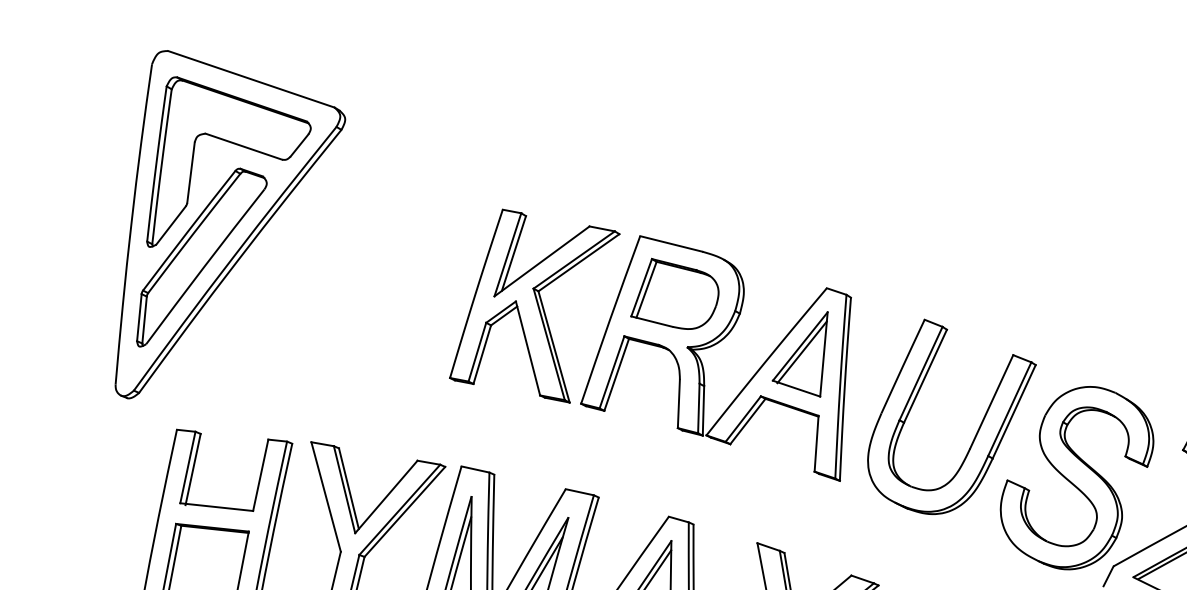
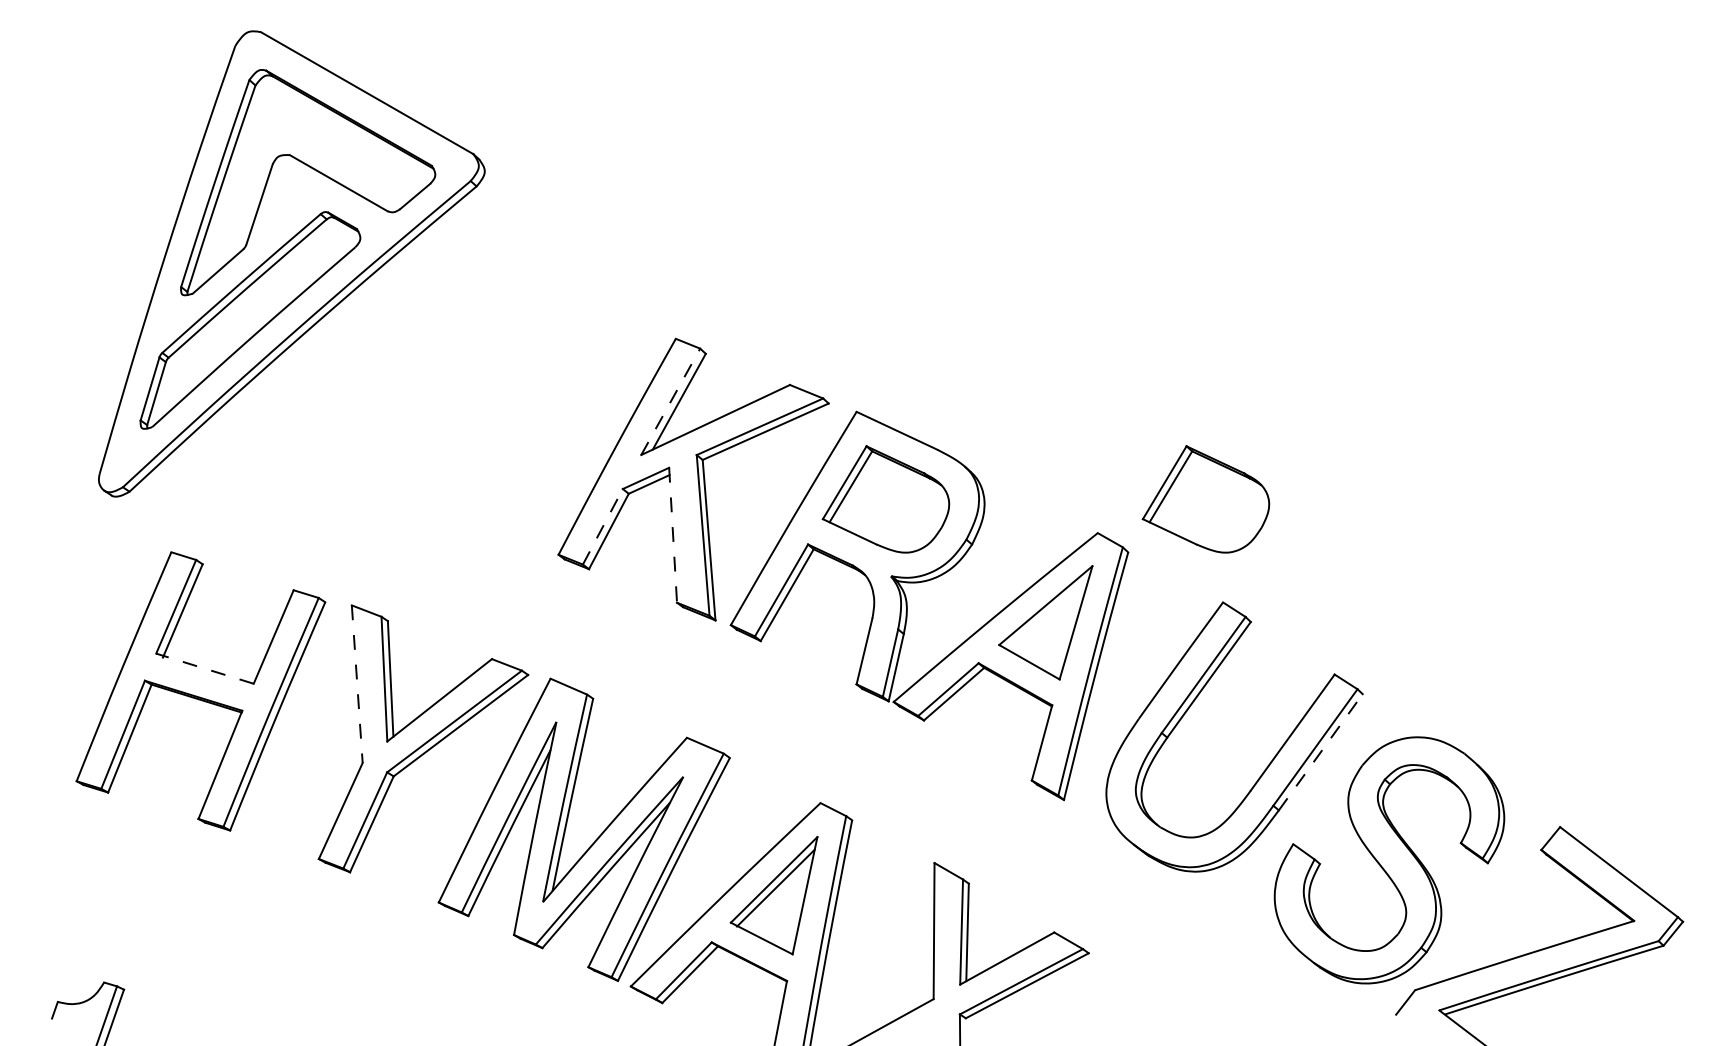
part: (898, 249) -> (1205, 499), added
line: (507, 254) -> (670, 401), solid -> dashed
line: (528, 348) -> (673, 535), solid -> dashed
line: (801, 351) -> (1046, 613), removed
line: (477, 352) -> (602, 526), solid -> dashed
line: (1014, 412) -> (1320, 752), solid -> dashed
line: (326, 497) -> (357, 684), solid -> dashed
line: (216, 507) -> (204, 668), solid -> dashed

